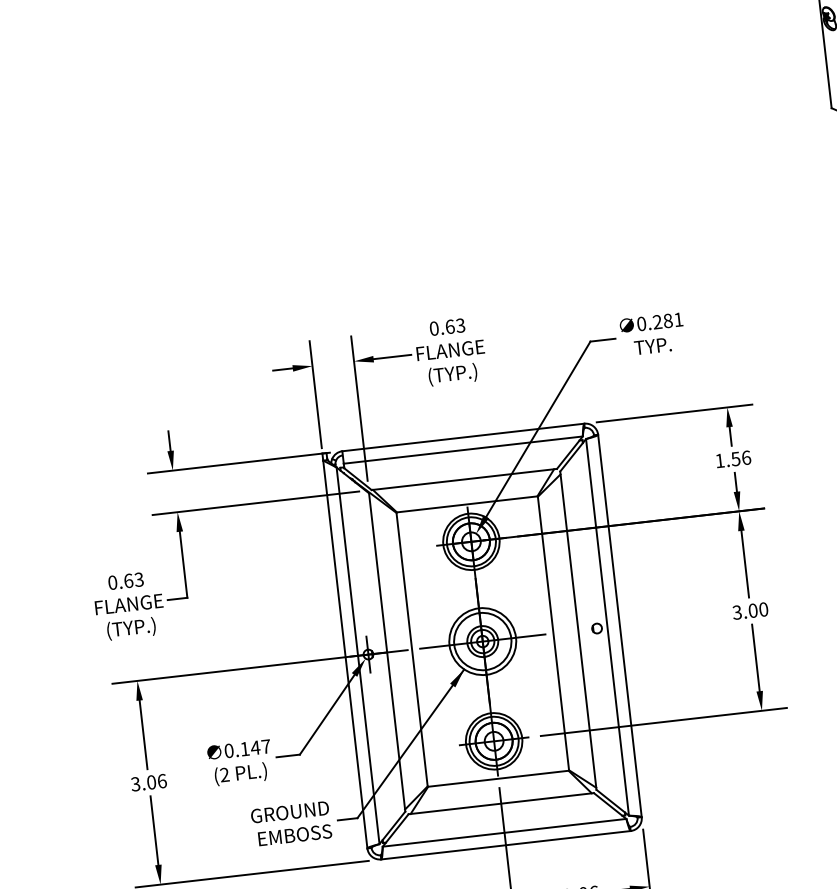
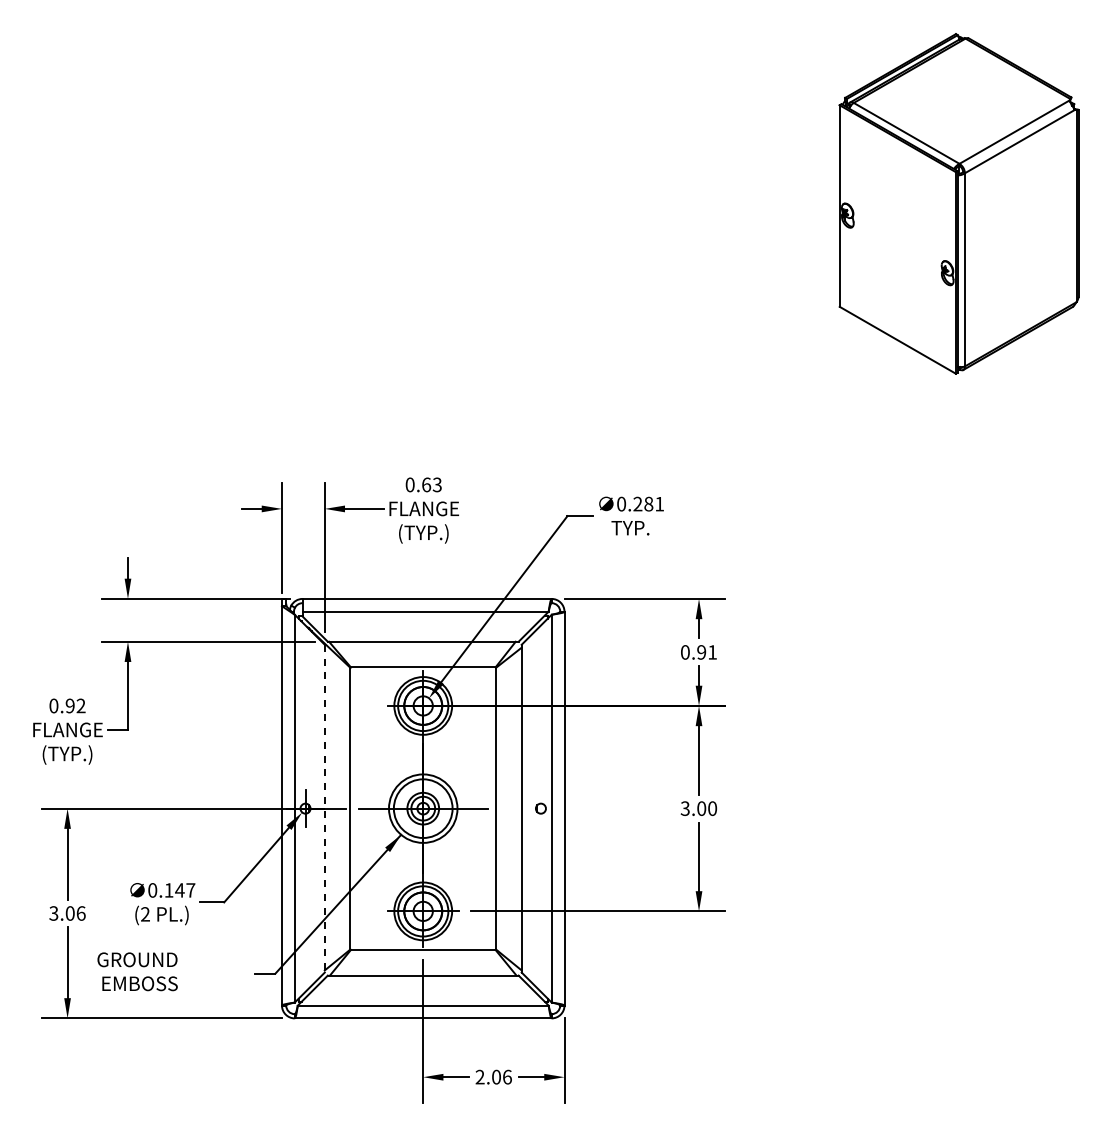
text: (733, 459) -> (699, 652), 1.56 -> 0.91
text: (133, 579) -> (75, 705), 0.63 -> 0.92
line: (386, 652) -> (324, 808), solid -> dashed
text: (291, 823) -> (137, 971), moved

